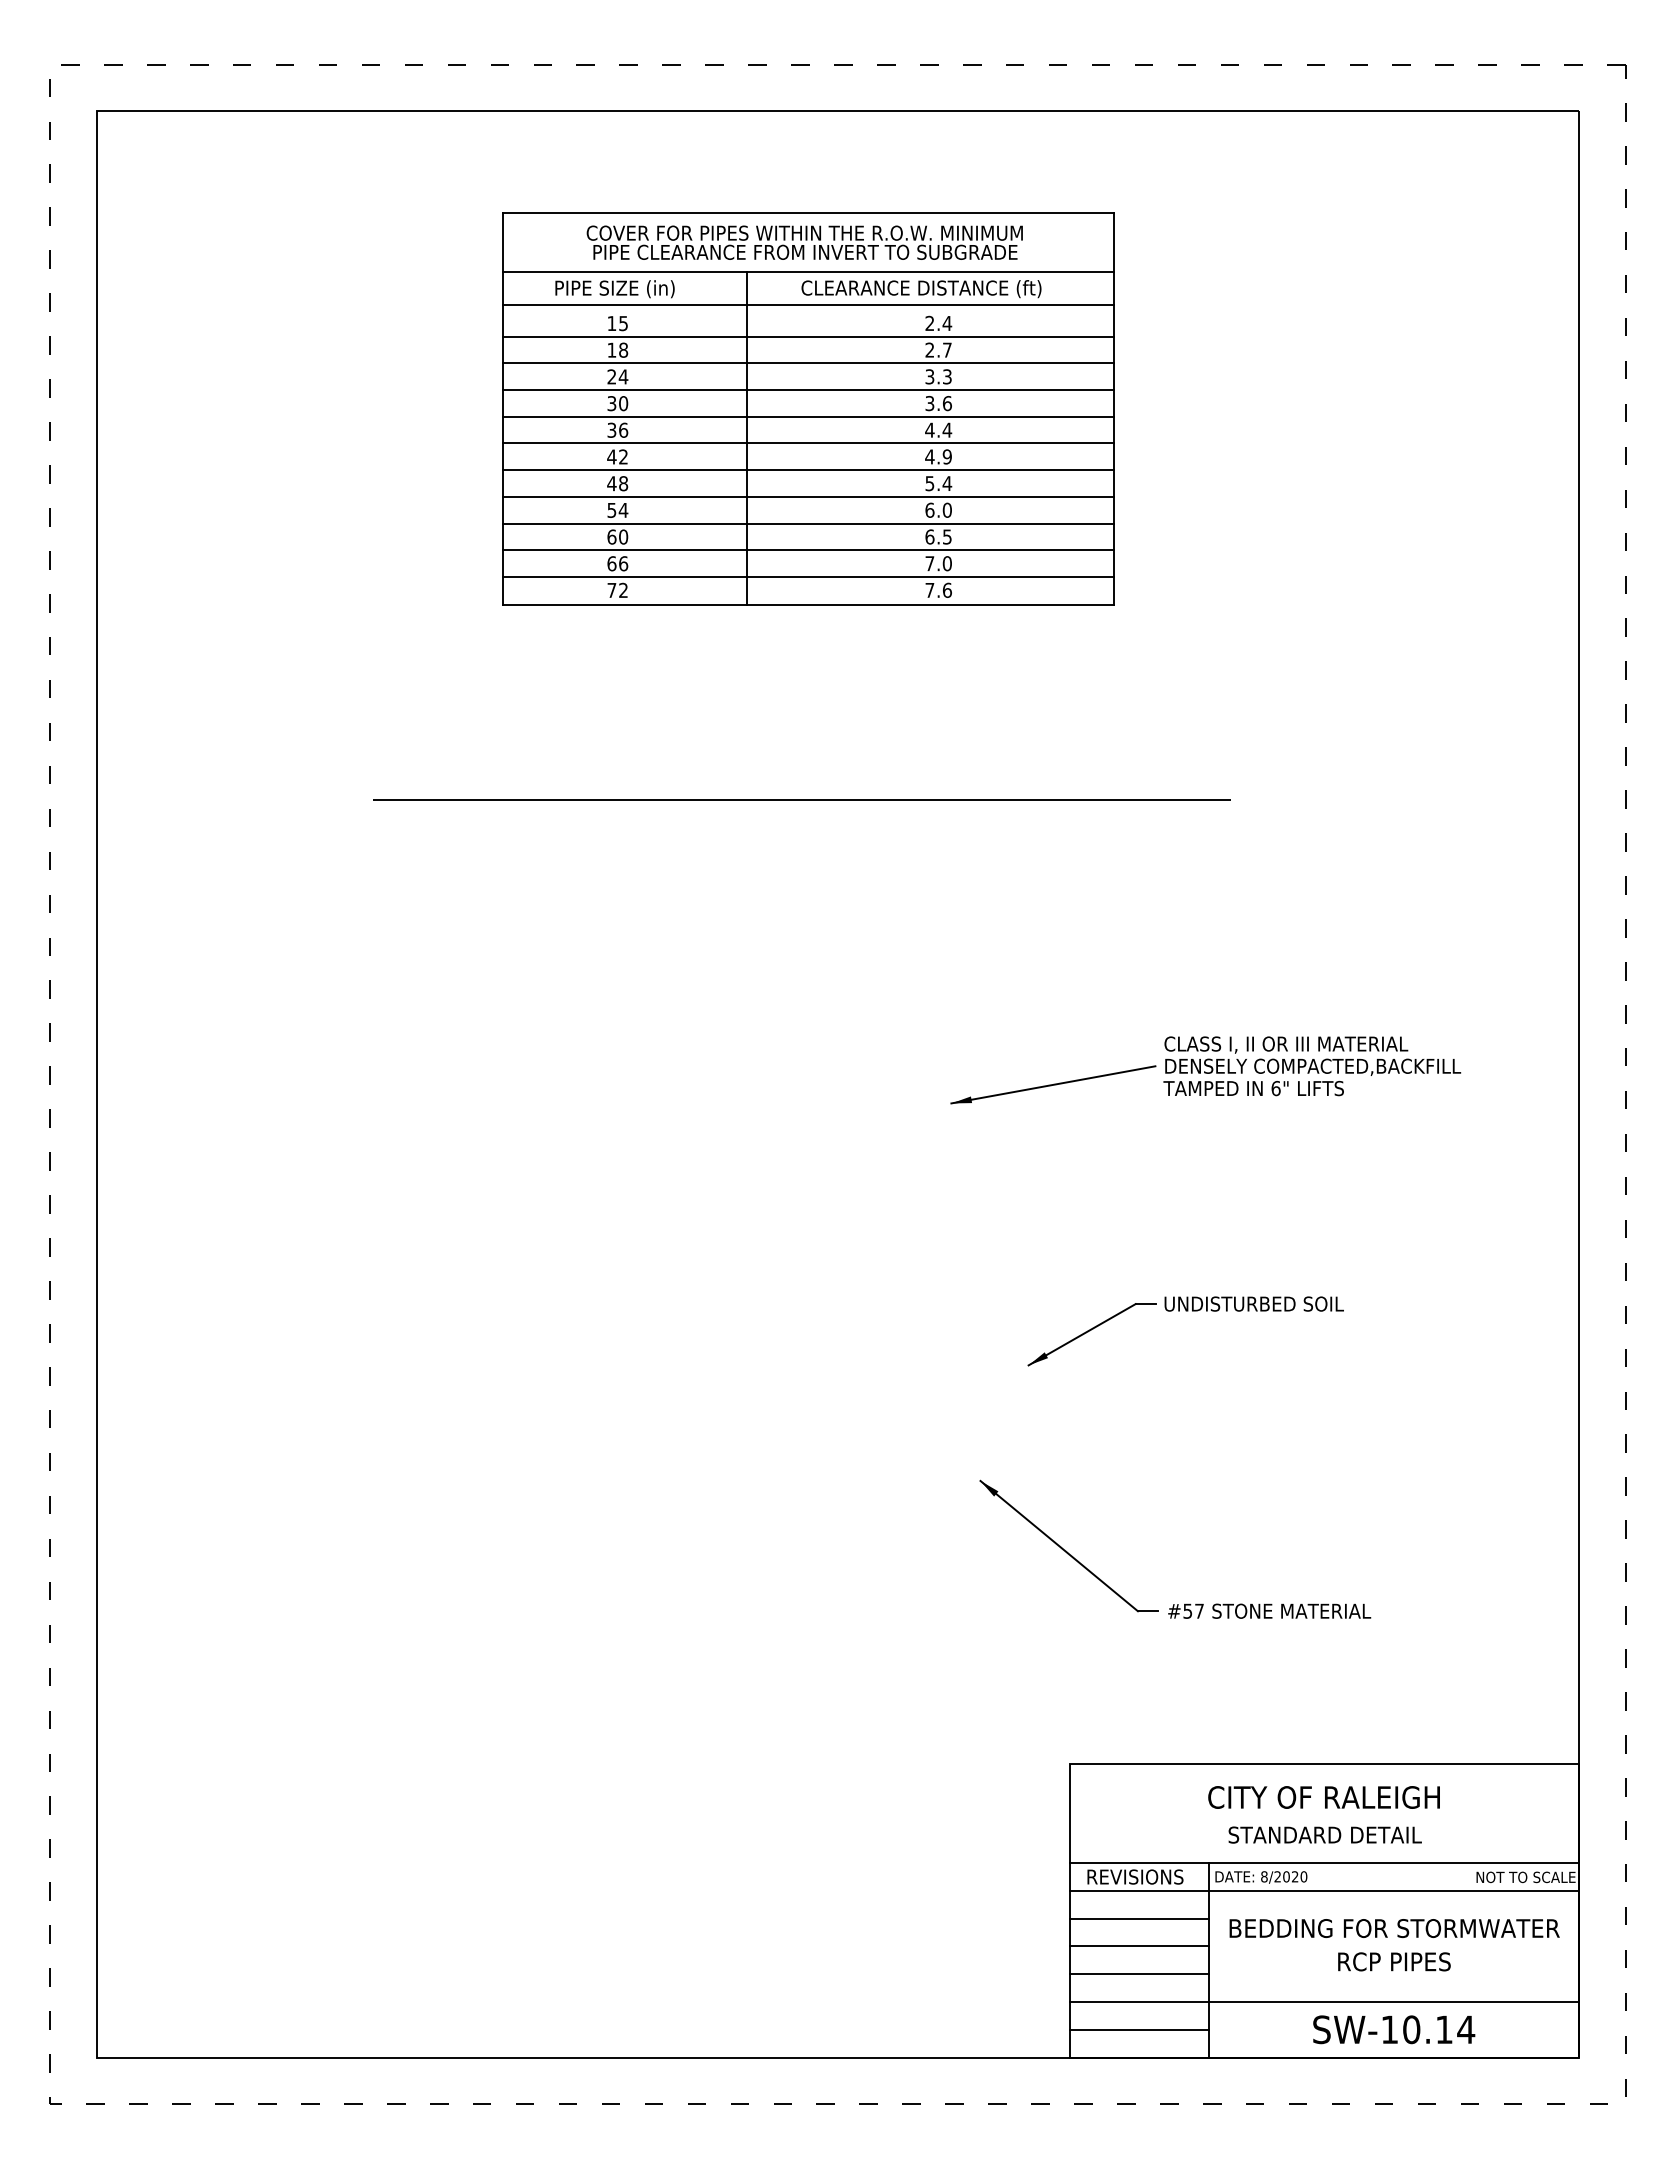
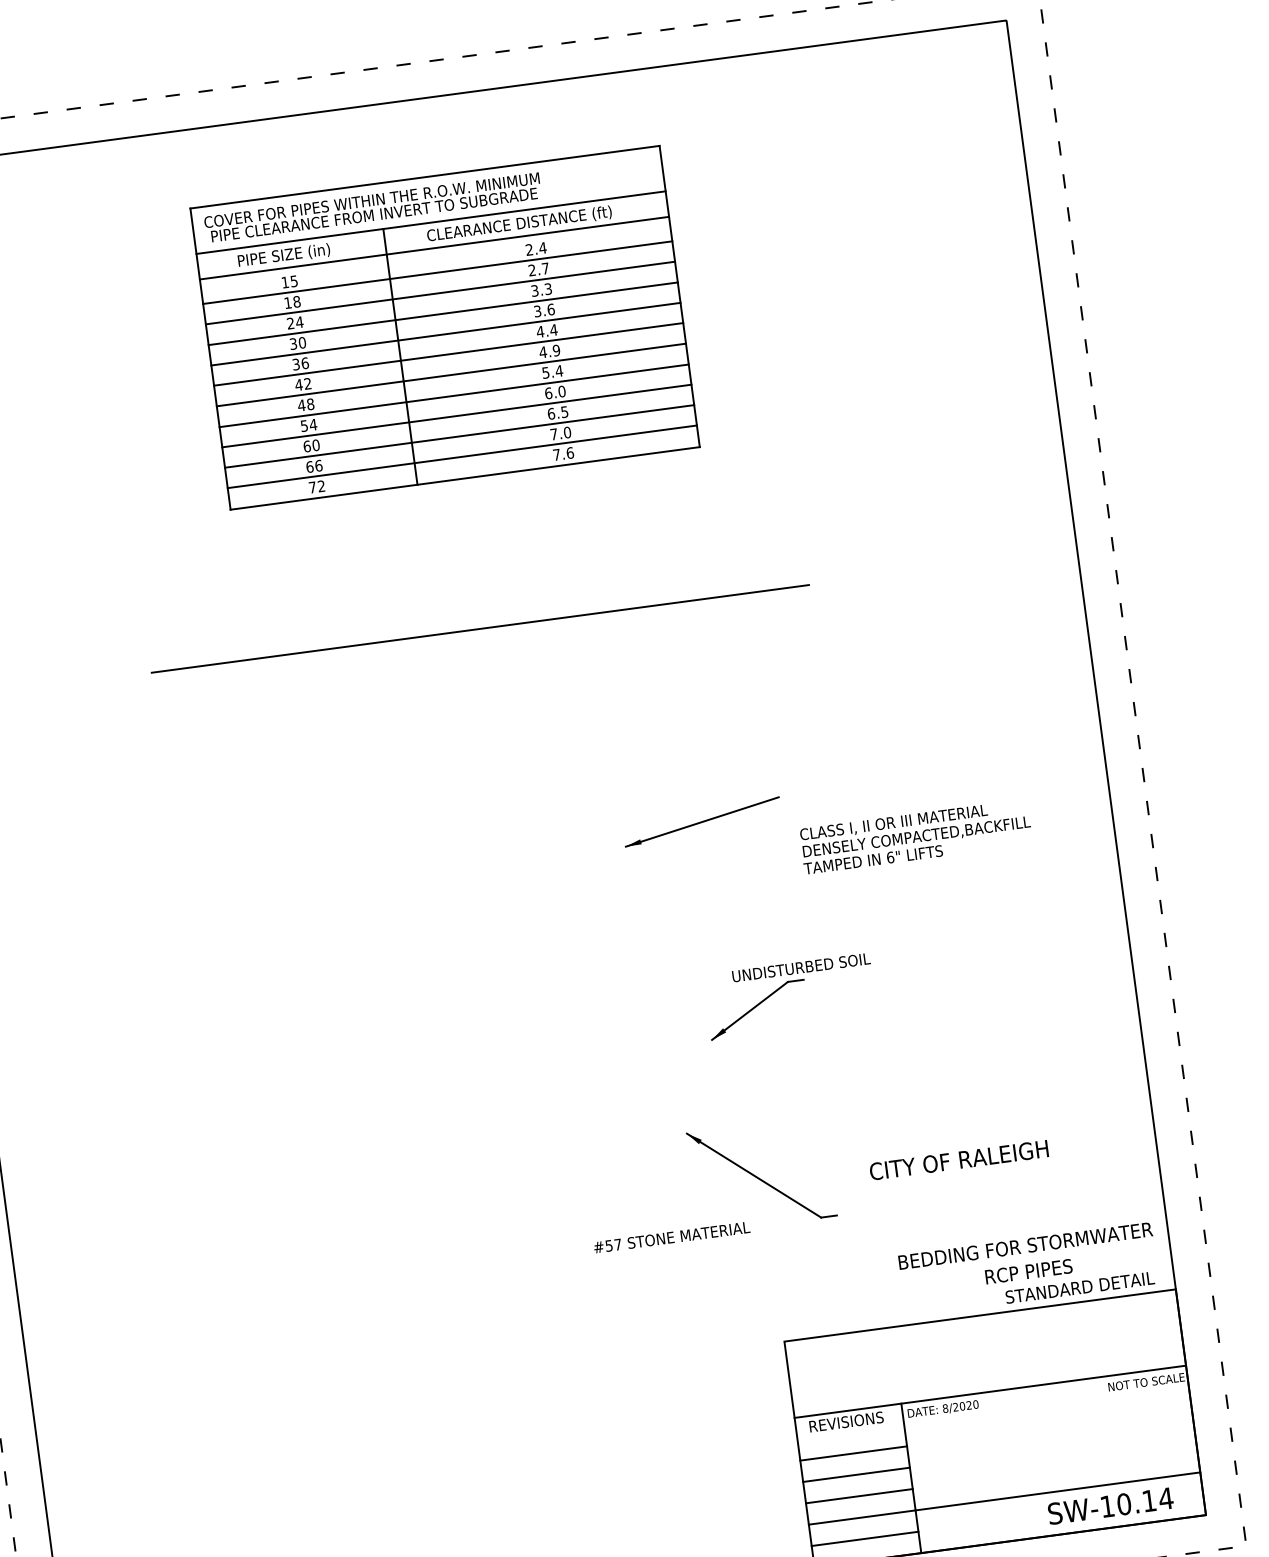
text: (804, 242) -> (372, 207), moved
text: (1312, 1066) -> (916, 836), moved
text: (1253, 1303) -> (800, 967), moved
text: (1269, 1610) -> (671, 1236), moved
text: (1323, 1797) -> (958, 1160), moved
text: (1324, 1834) -> (1079, 1287), moved
line: (1324, 1890) -> (993, 1412), removed
text: (1394, 1945) -> (1027, 1259), moved
text: (1394, 2029) -> (1111, 1505), moved

